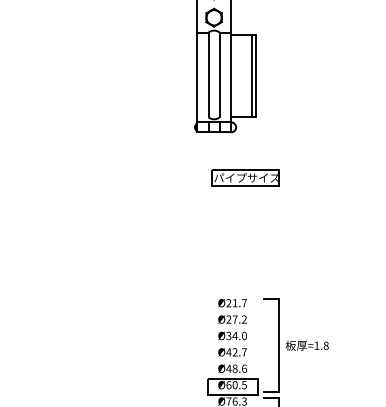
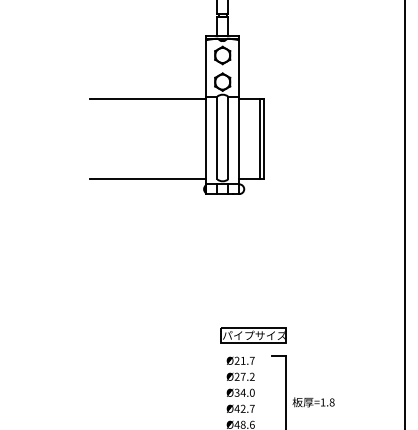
line: (137, 35) -> (147, 99), added
line: (137, 117) -> (147, 179), added
part: (245, 177) -> (253, 335), moved

